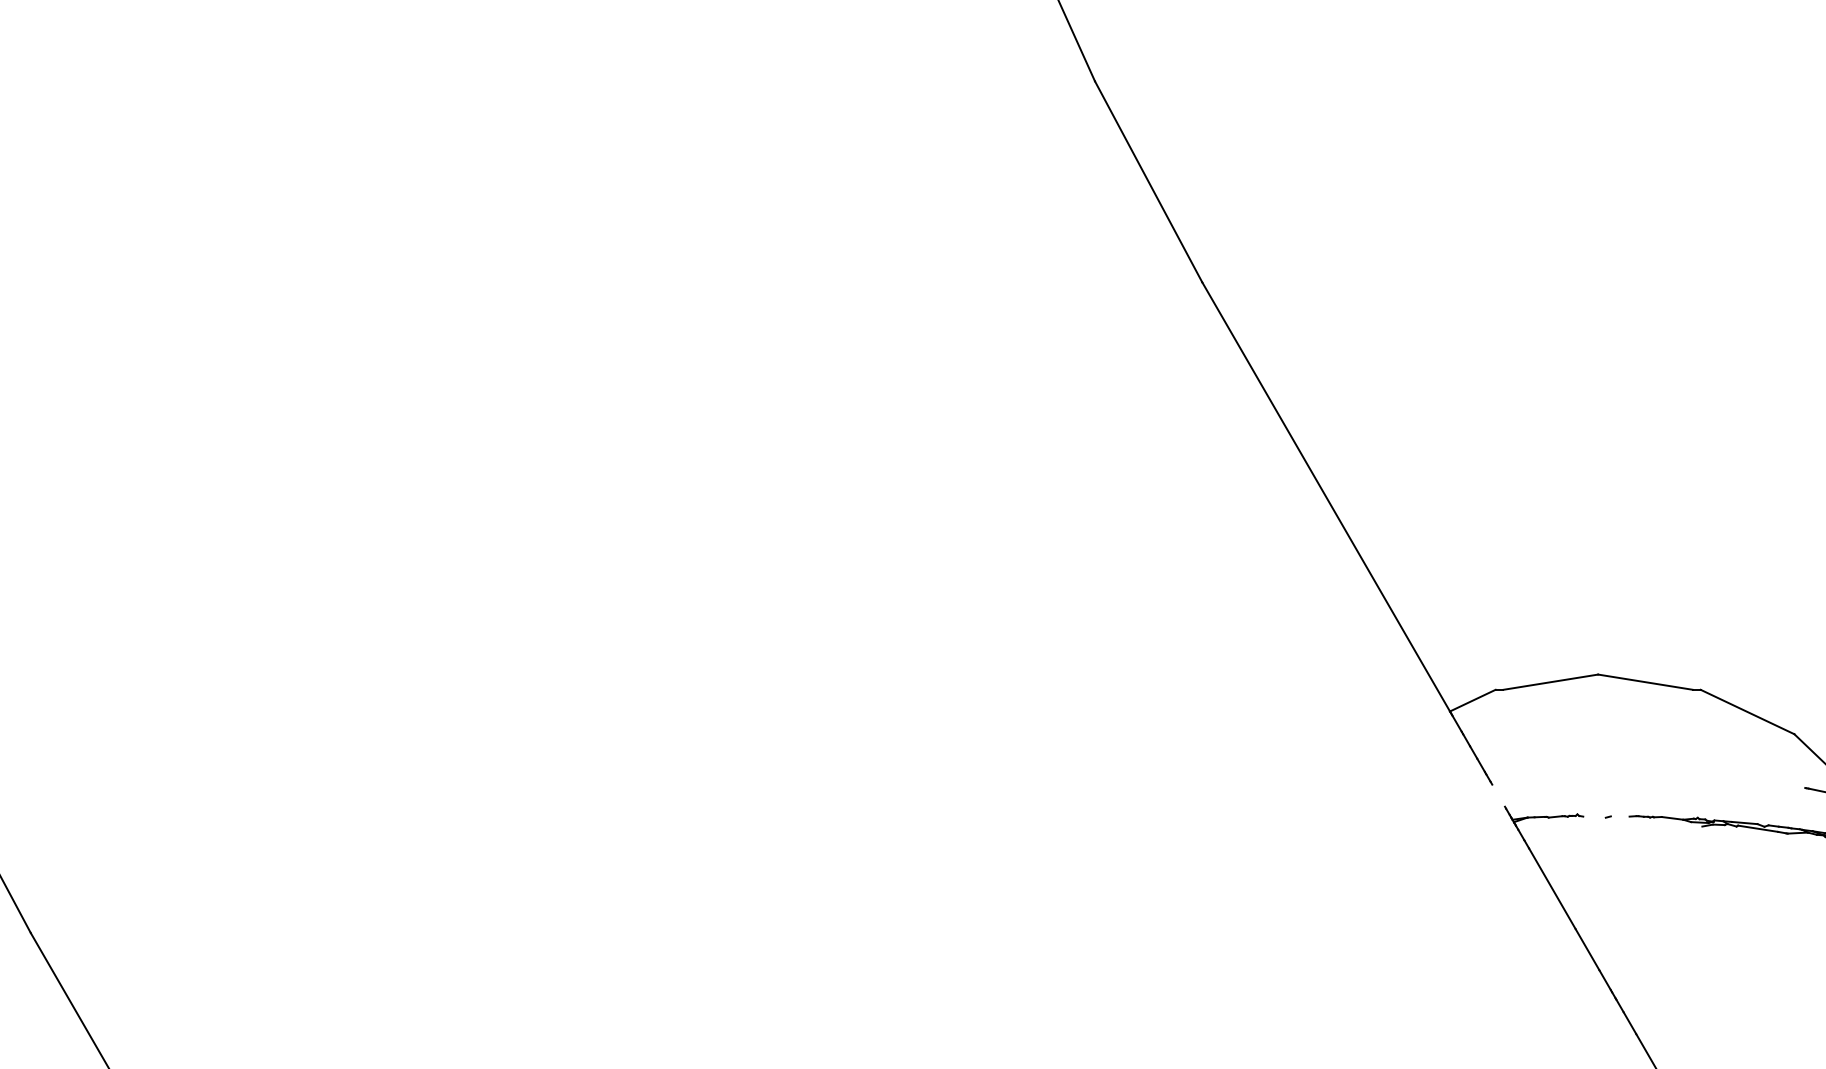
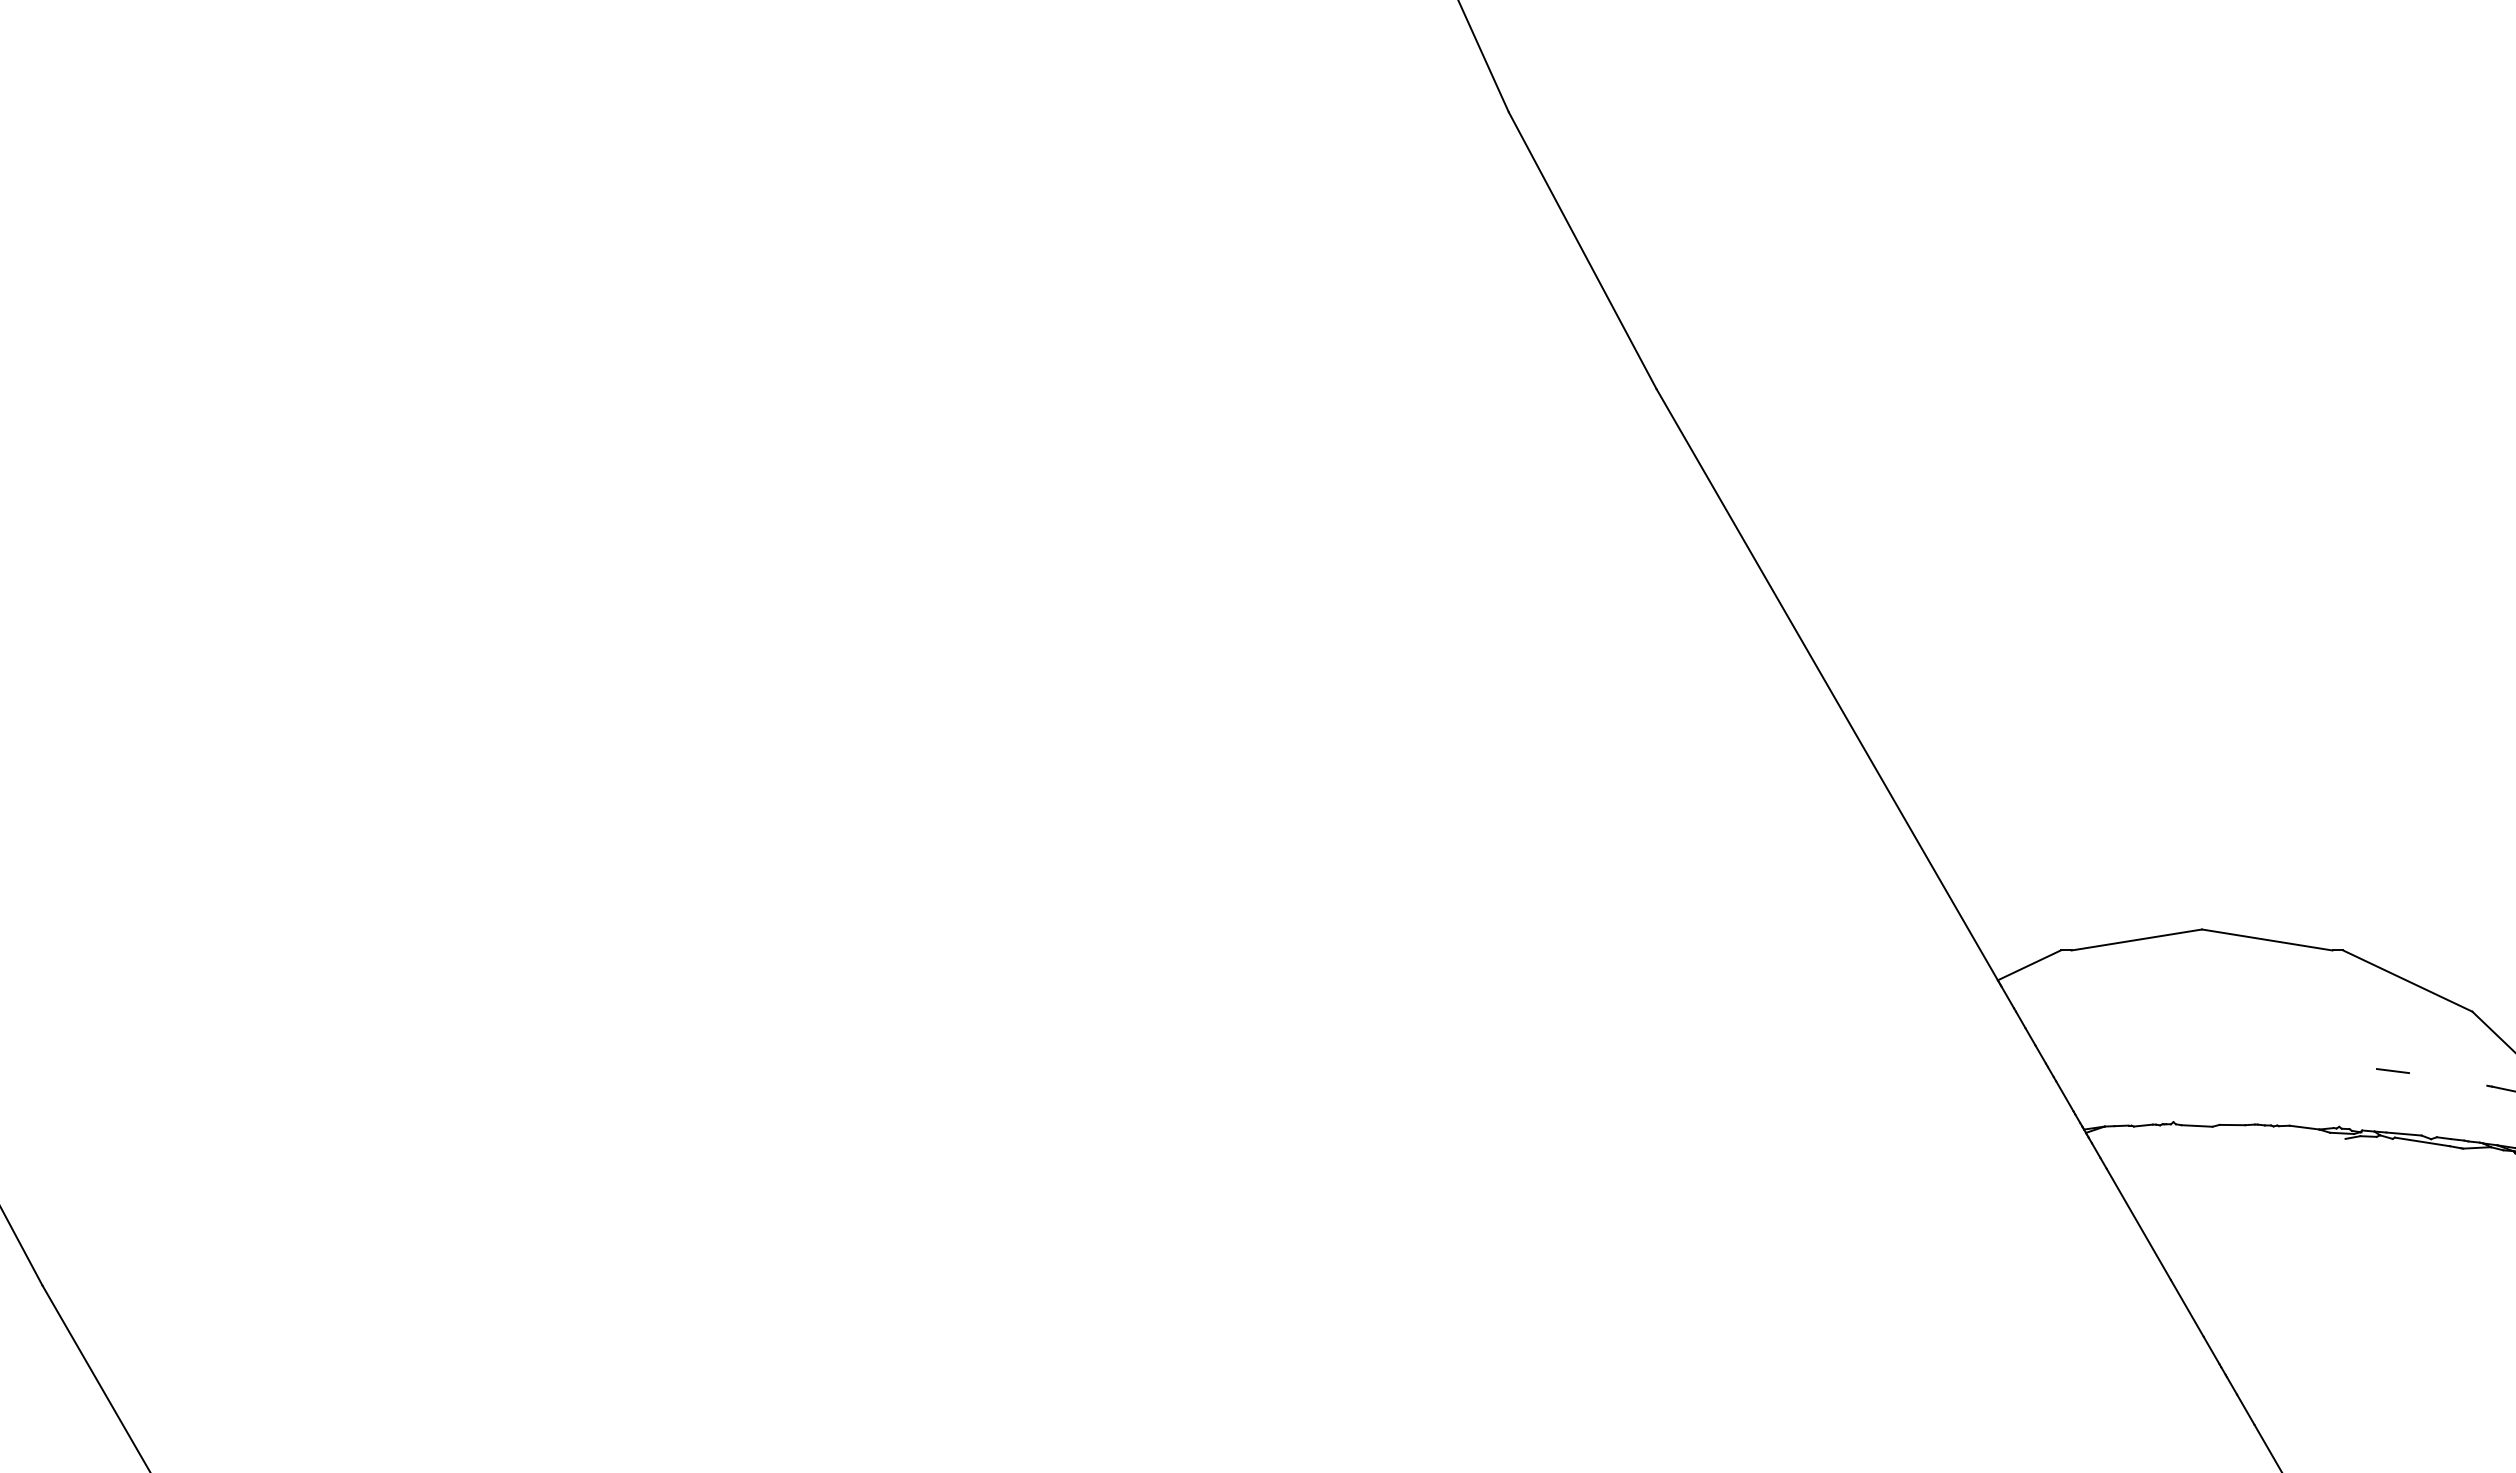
line: (1736, 776) -> (2392, 1070), added
line: (1498, 795) -> (2064, 1096), added
line: (1594, 816) -> (2196, 1125), added
line: (1620, 816) -> (2232, 1124), added

